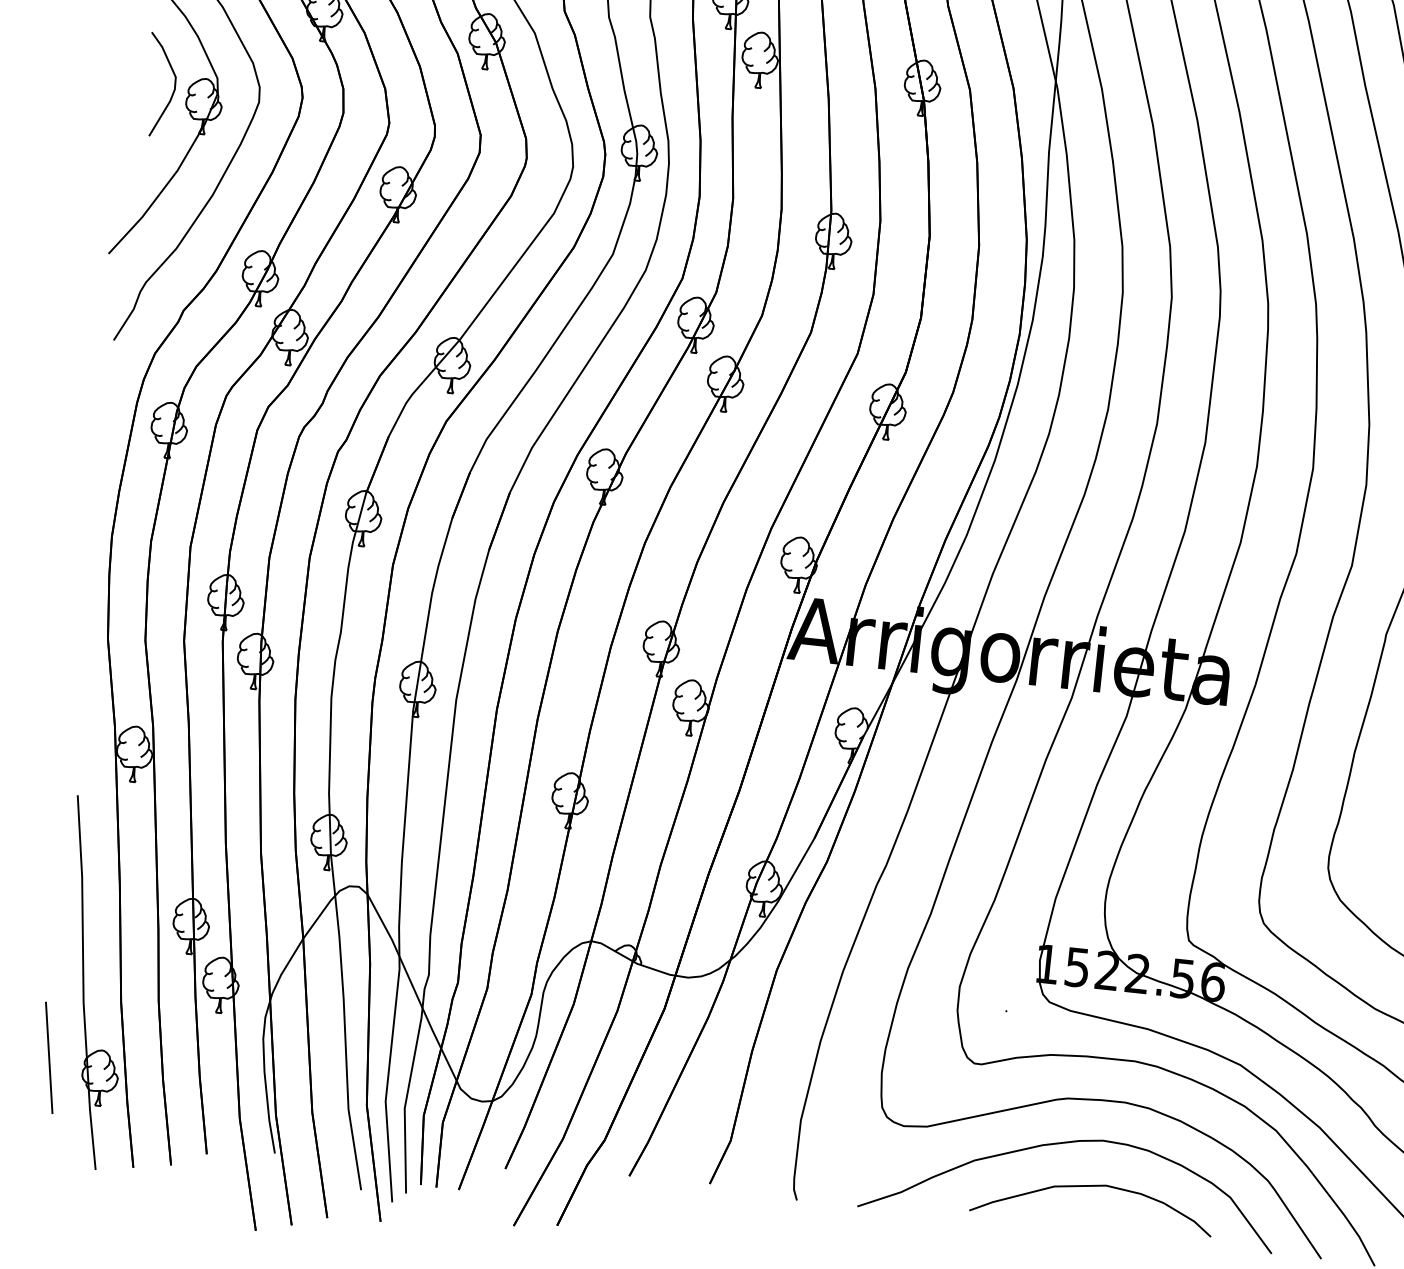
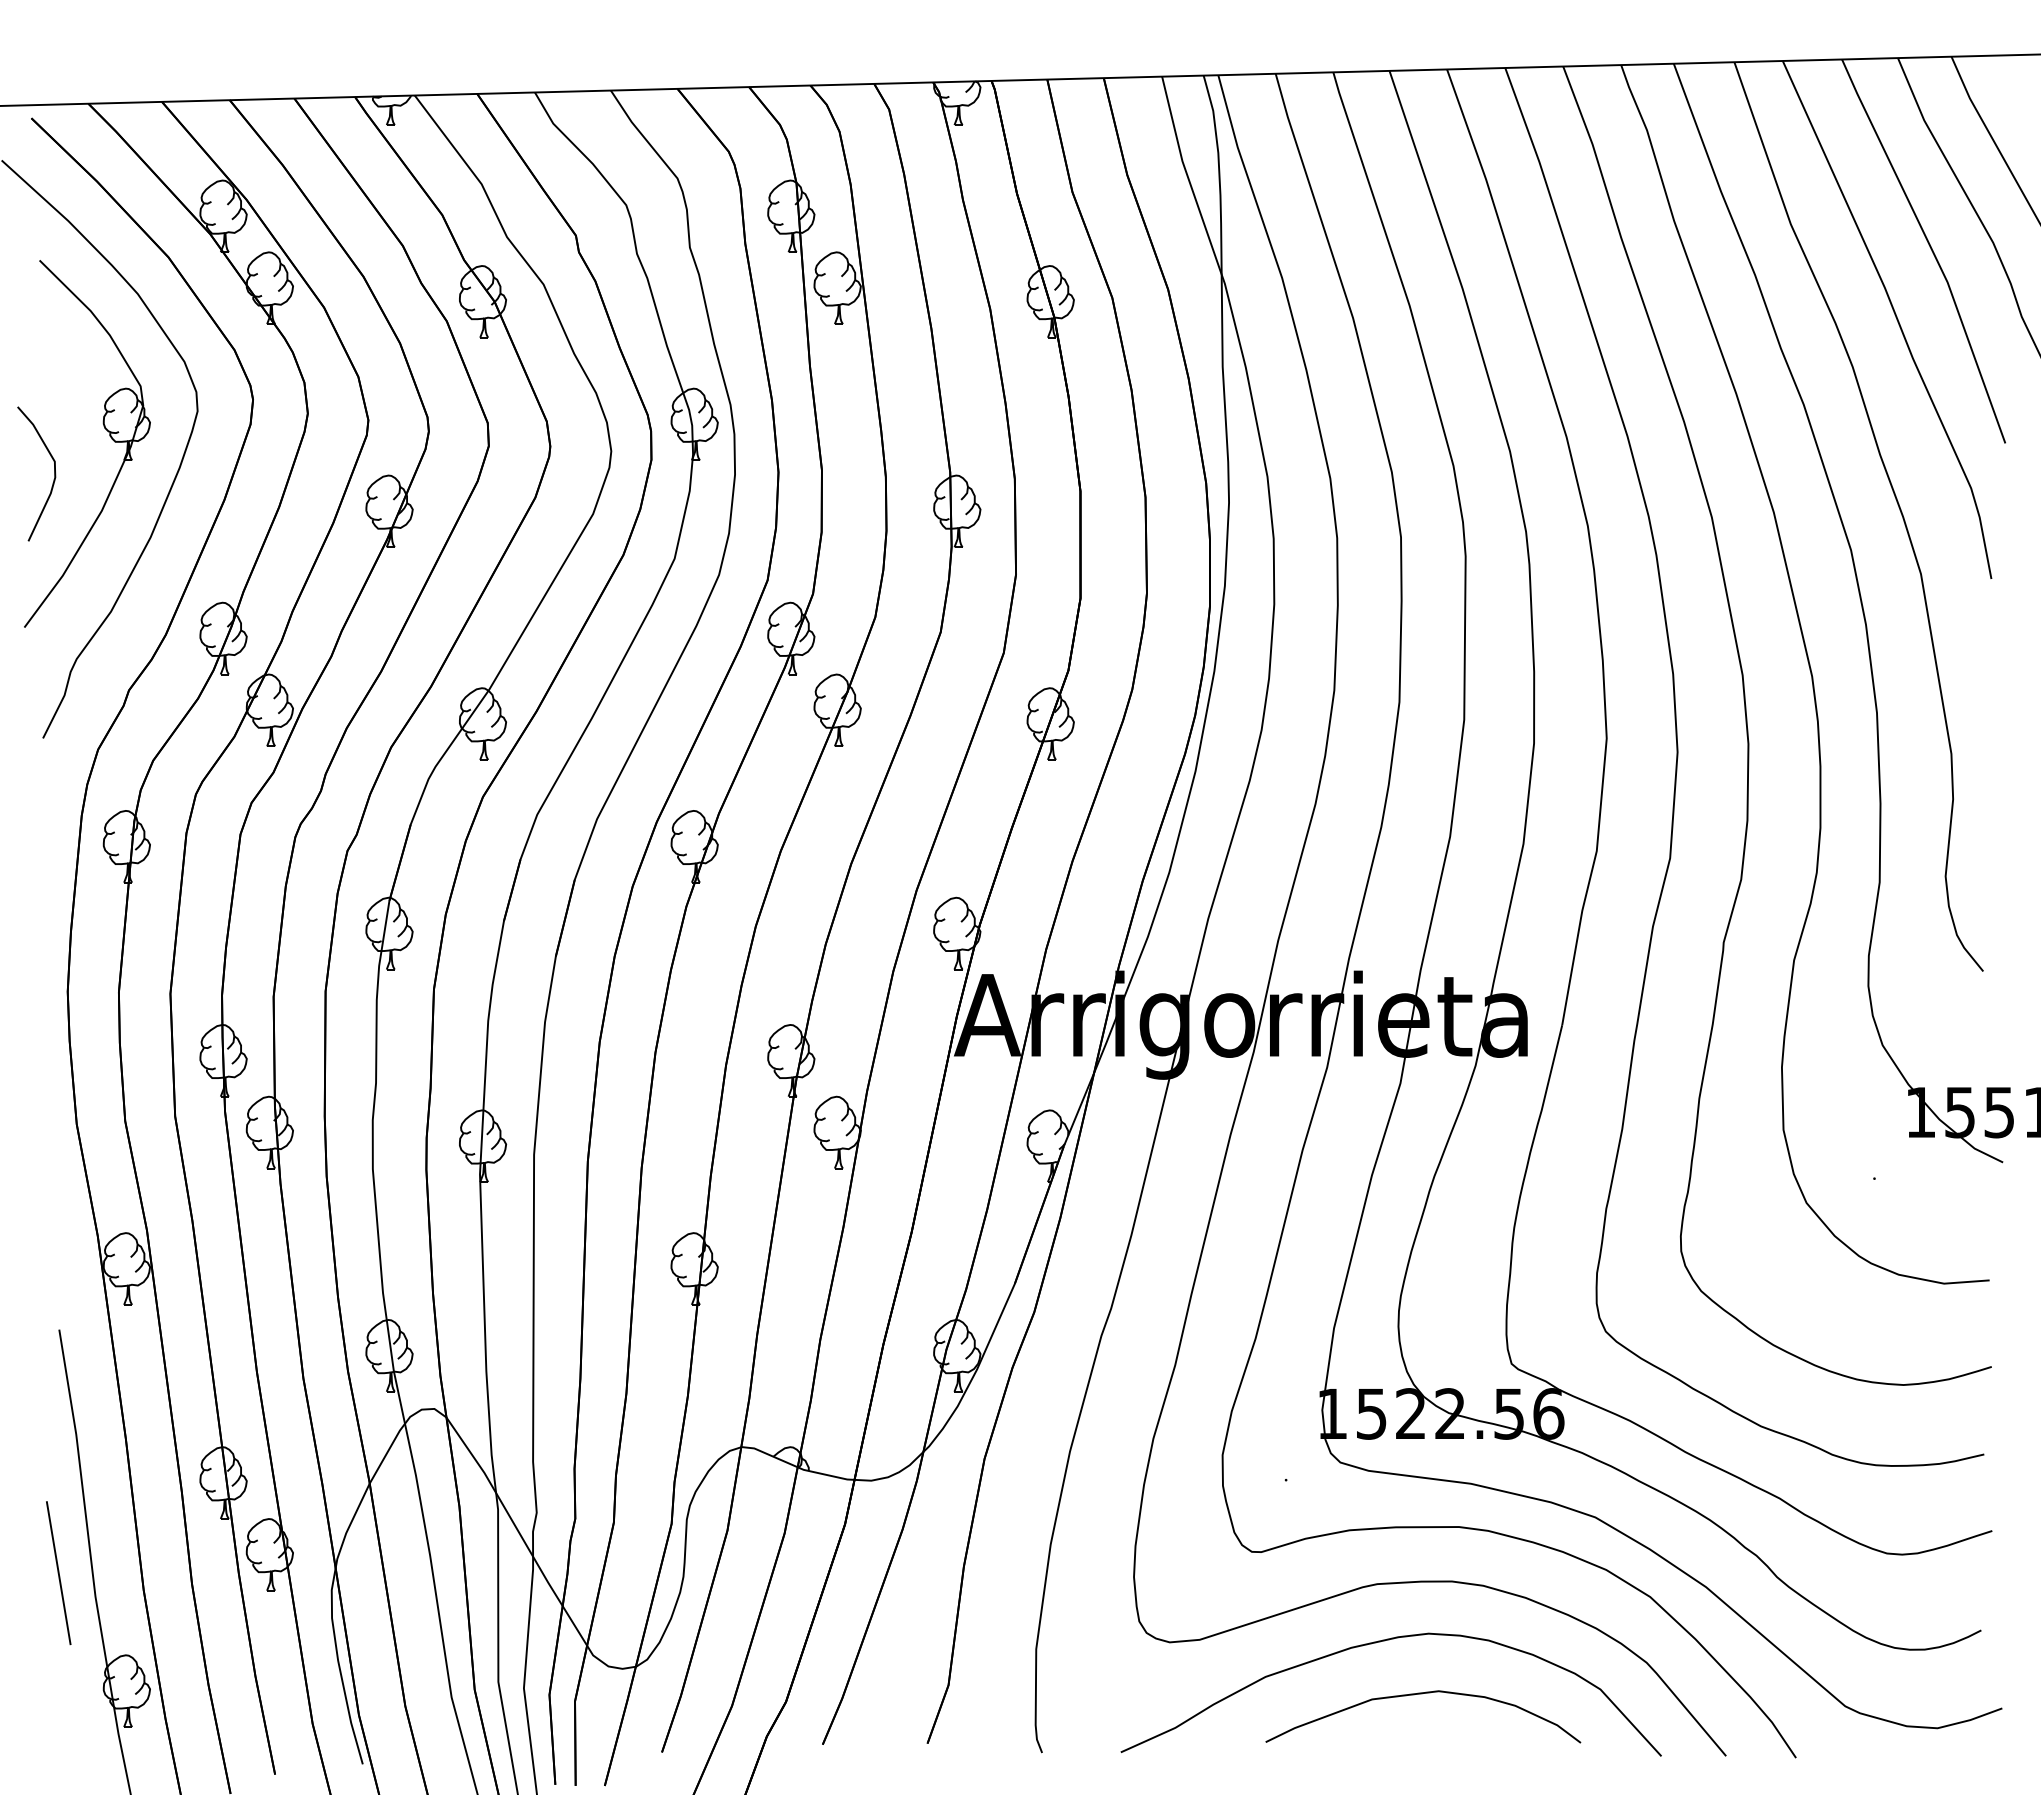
curve: (174, 86) -> (54, 473), moved
line: (49, 1058) -> (58, 1573), moved

